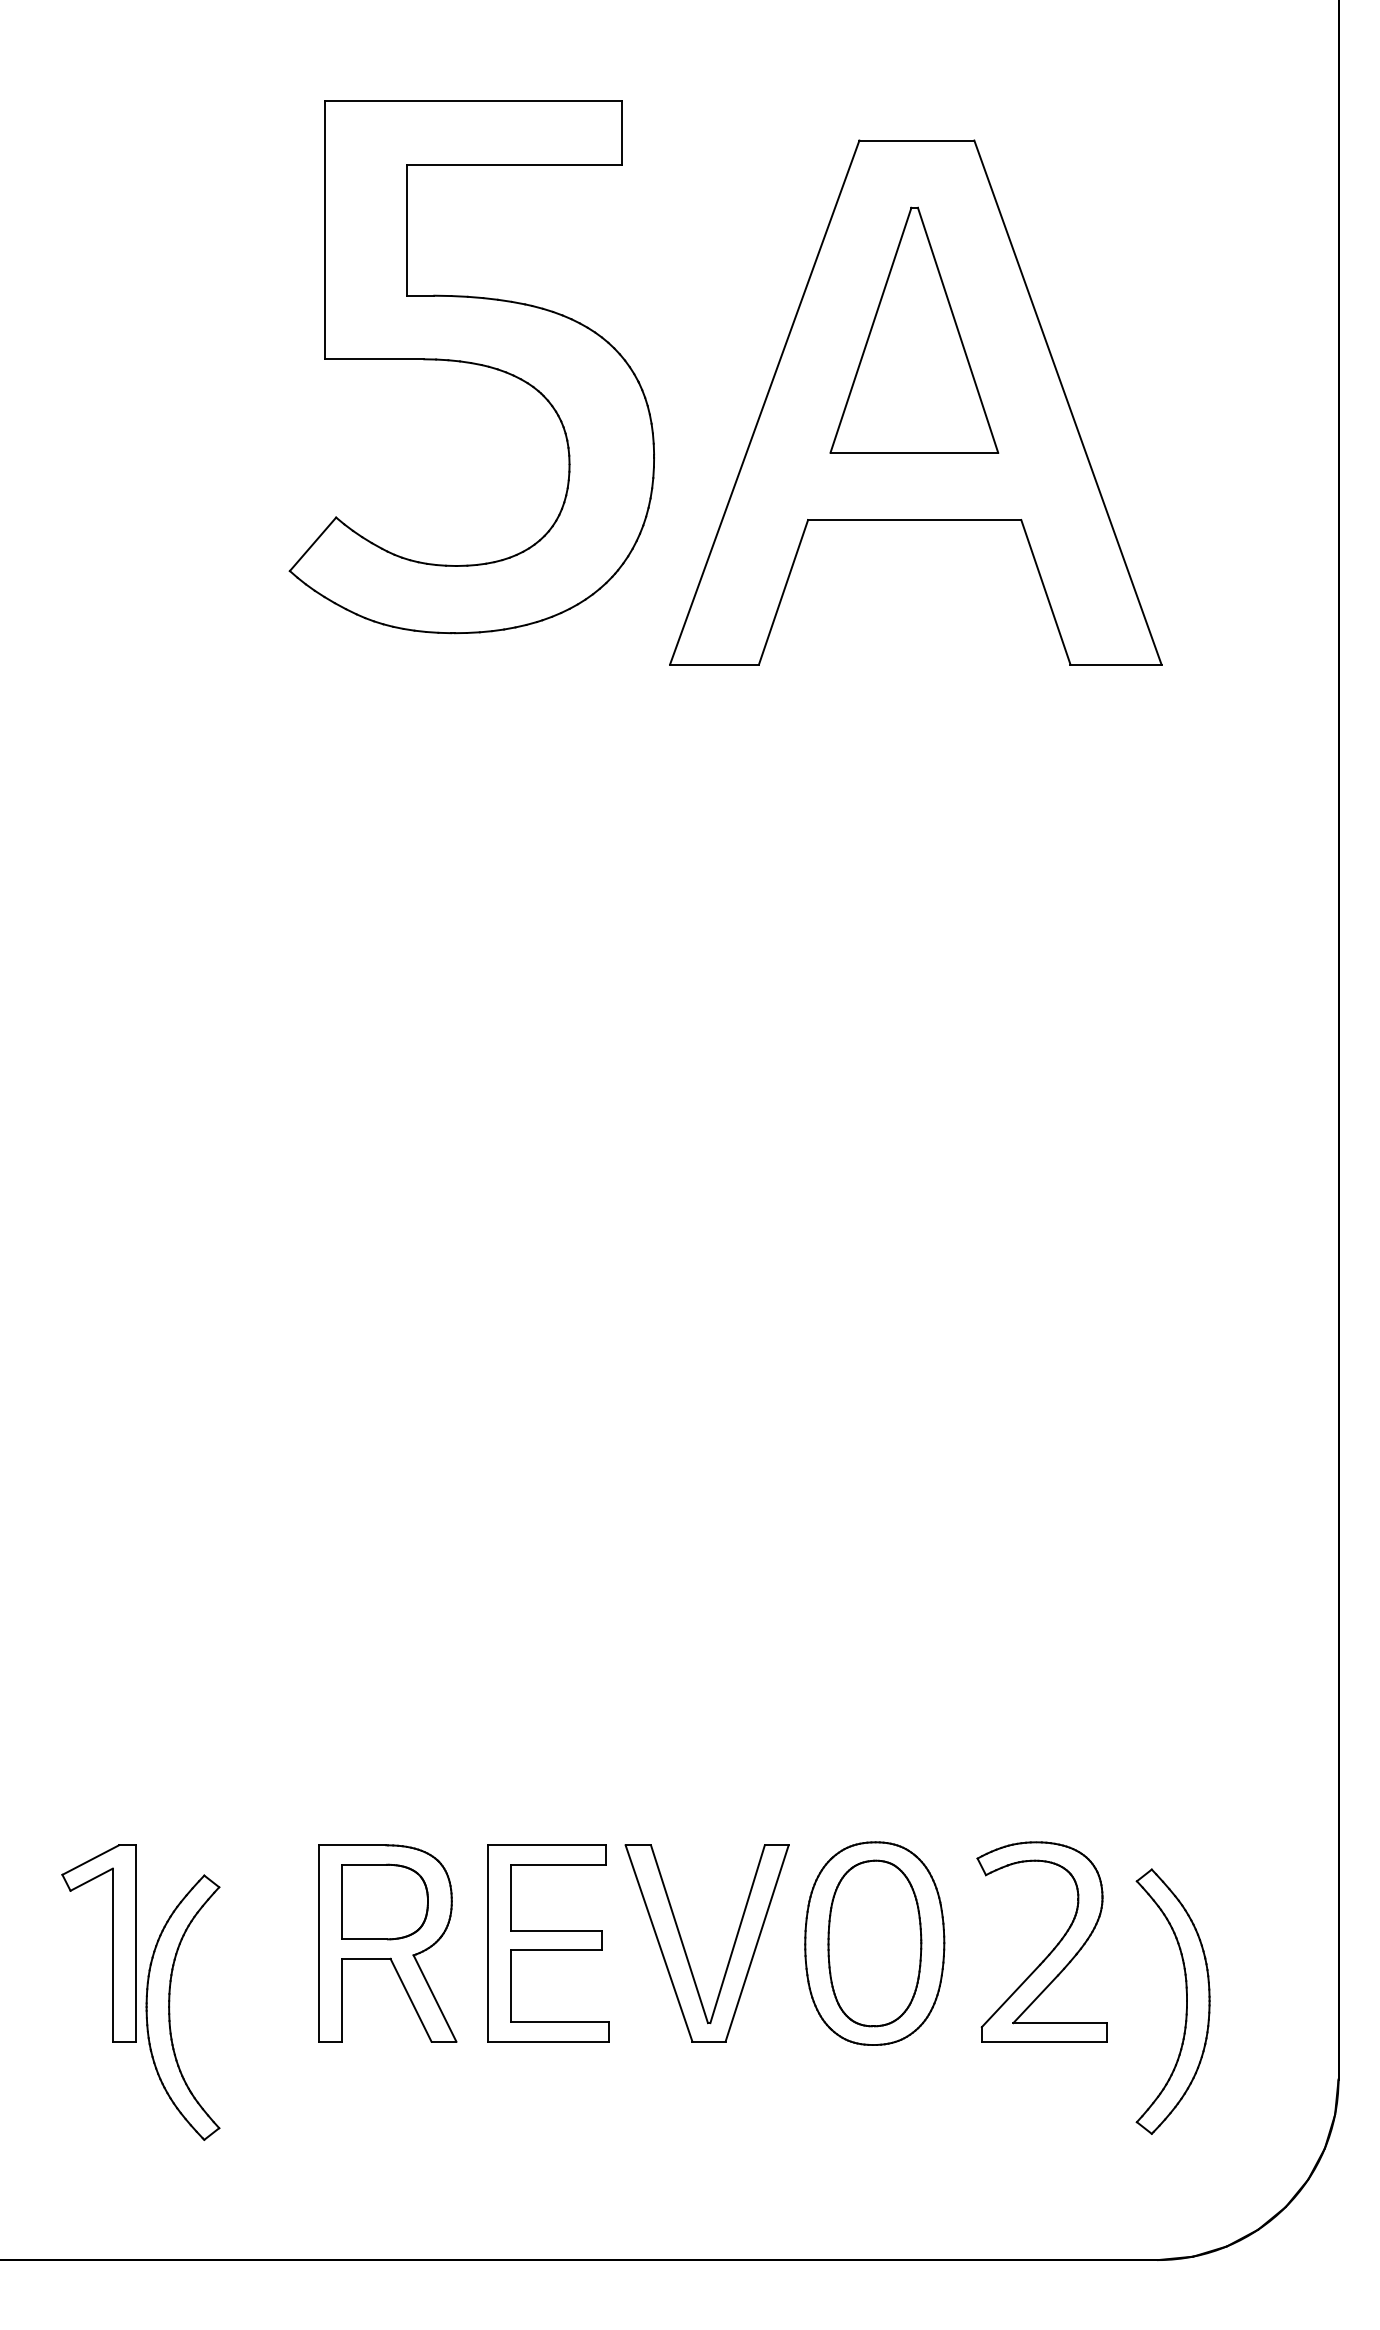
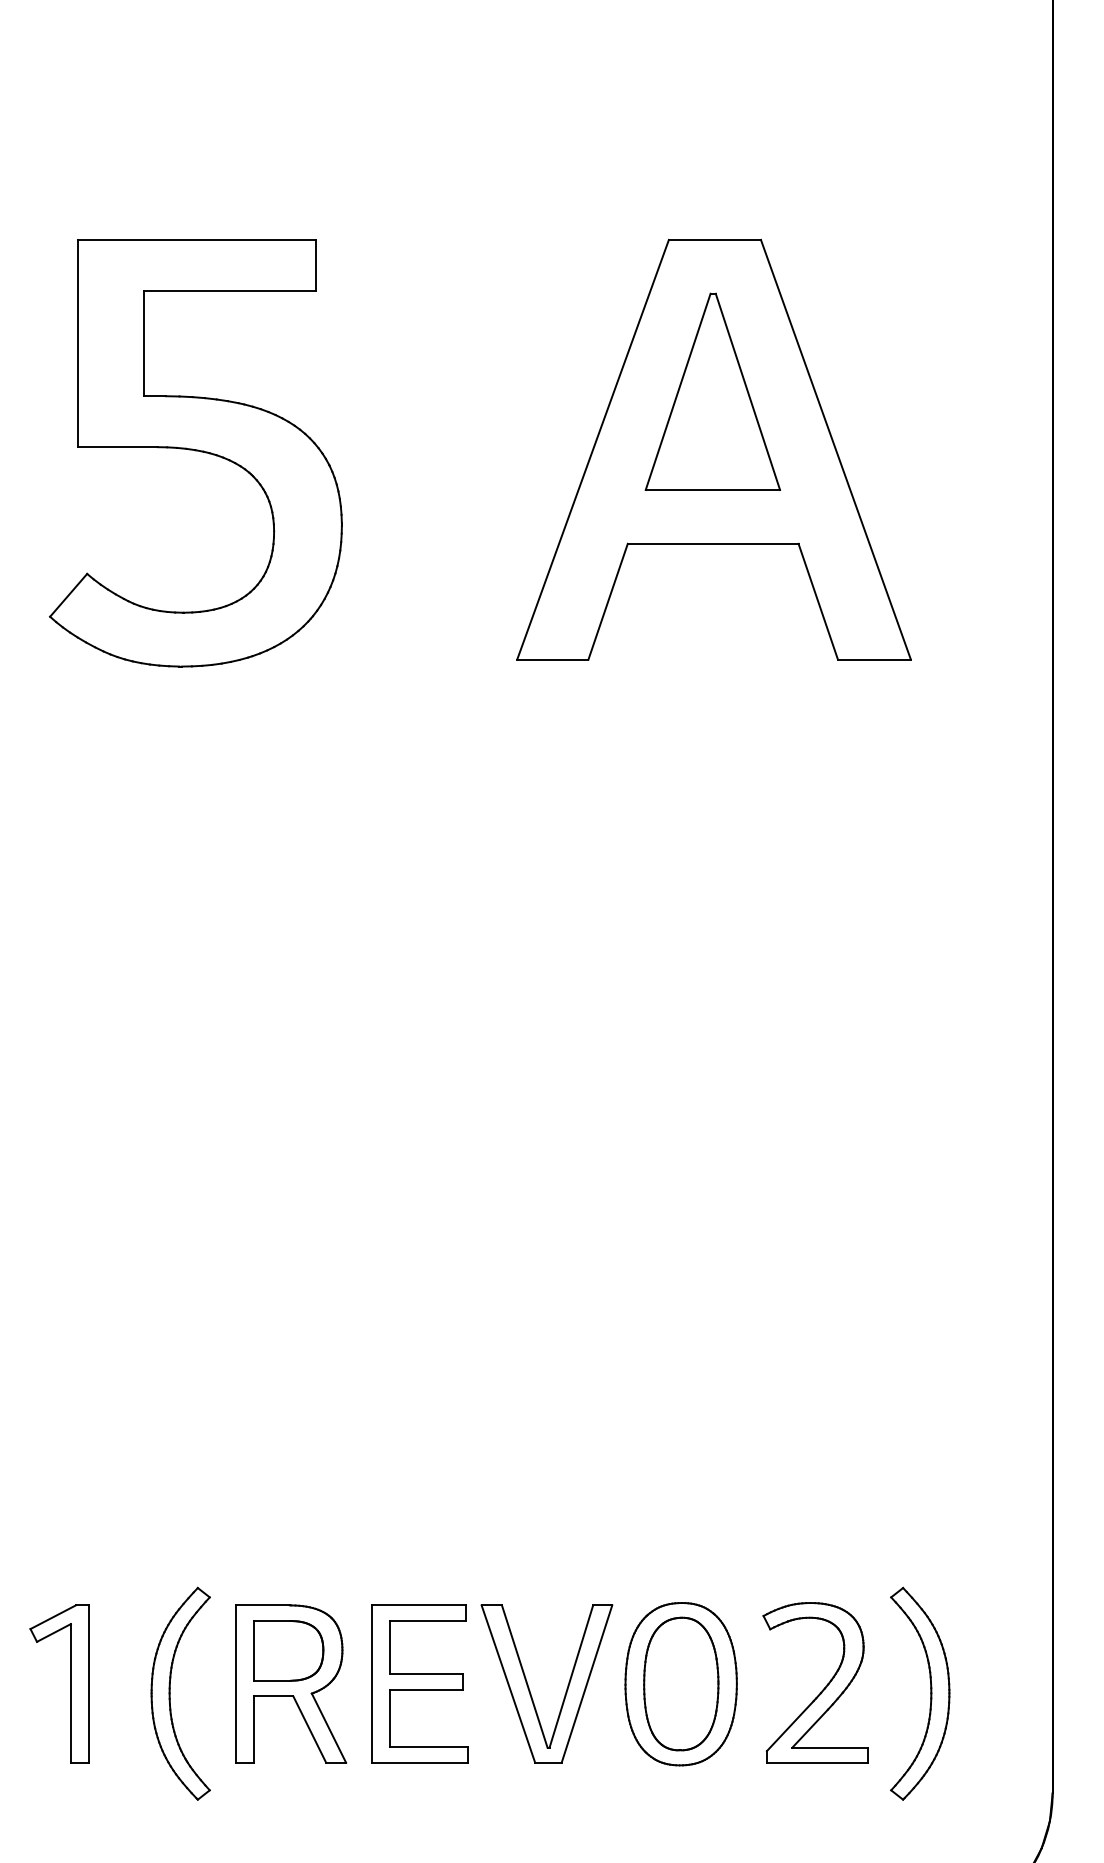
part: (471, 367) -> (195, 453), moved
part: (1186, 2001) -> (930, 1693), moved
part: (170, 2007) -> (170, 1693), moved

